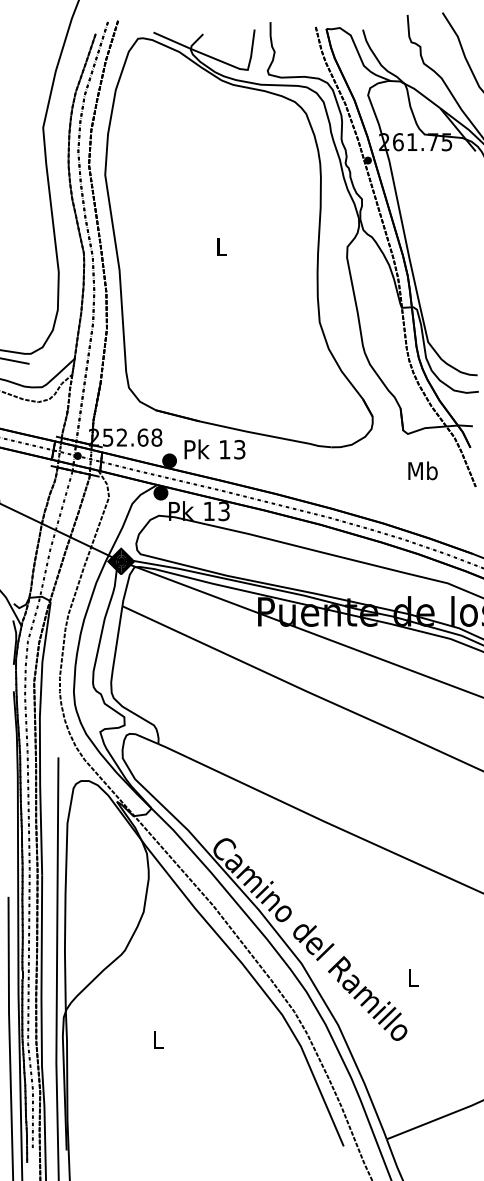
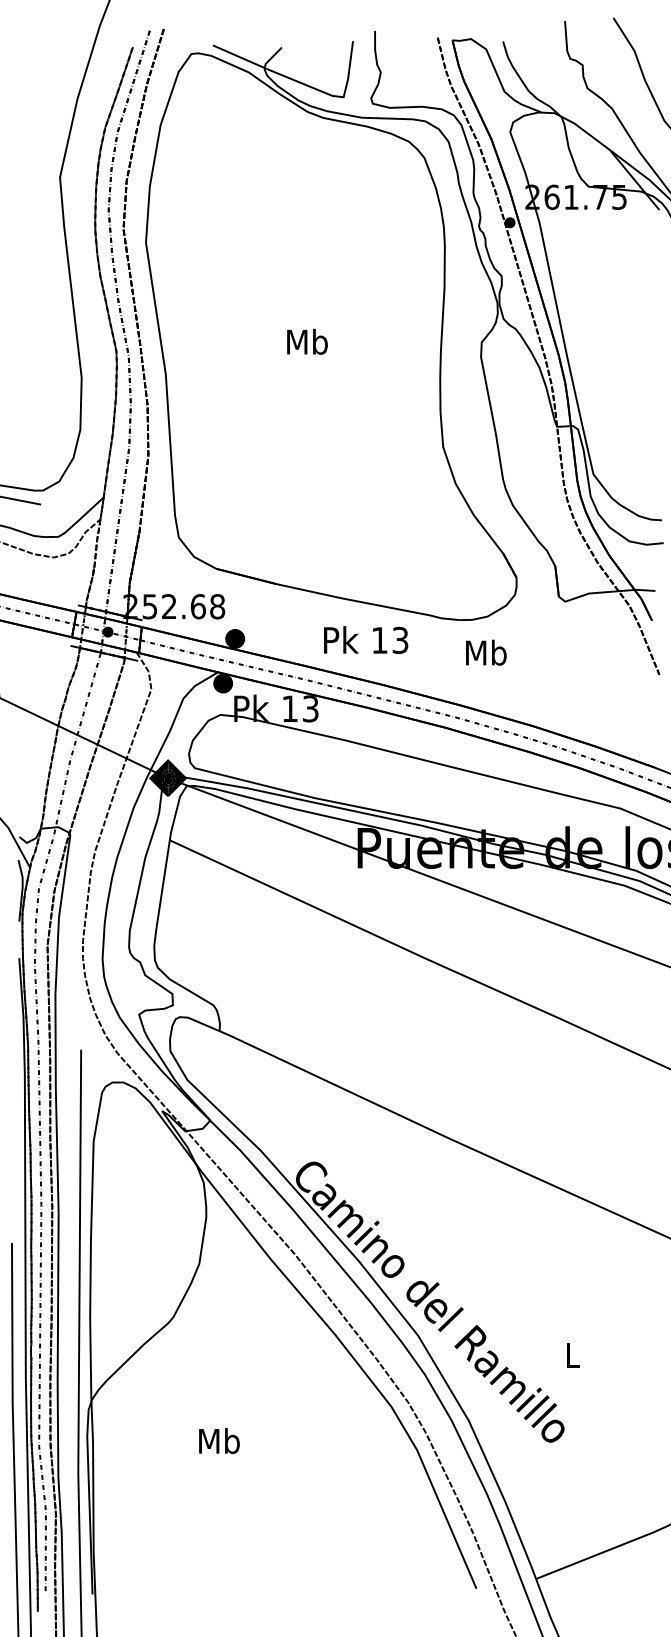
text: (221, 246) -> (307, 341), L -> Mb
text: (215, 449) -> (366, 639), moved
text: (423, 470) -> (486, 652), moved
text: (158, 1039) -> (219, 1440), L -> Mb

